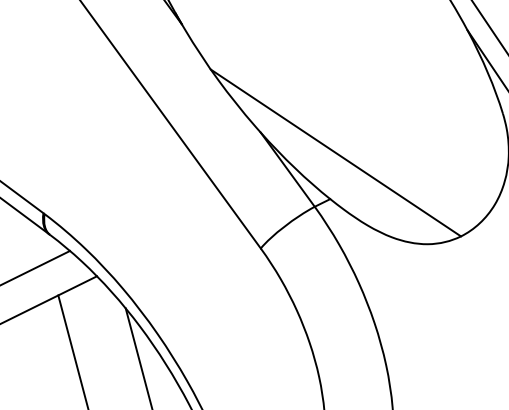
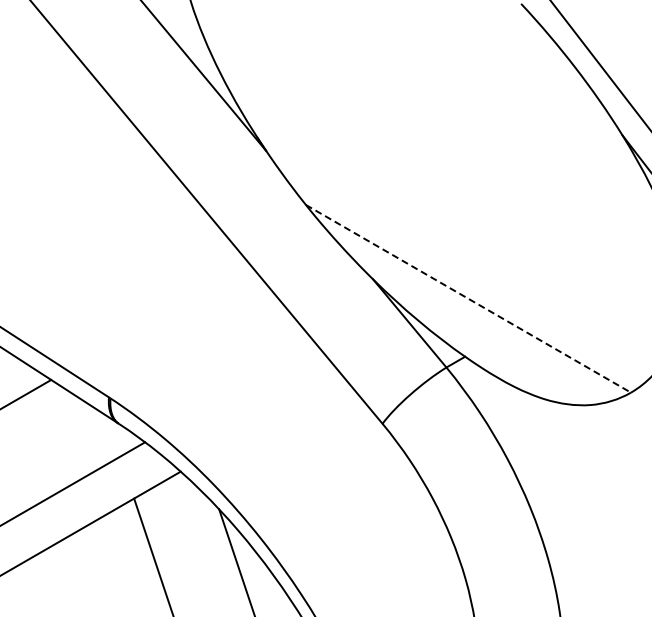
line: (335, 152) -> (468, 298), solid -> dashed

